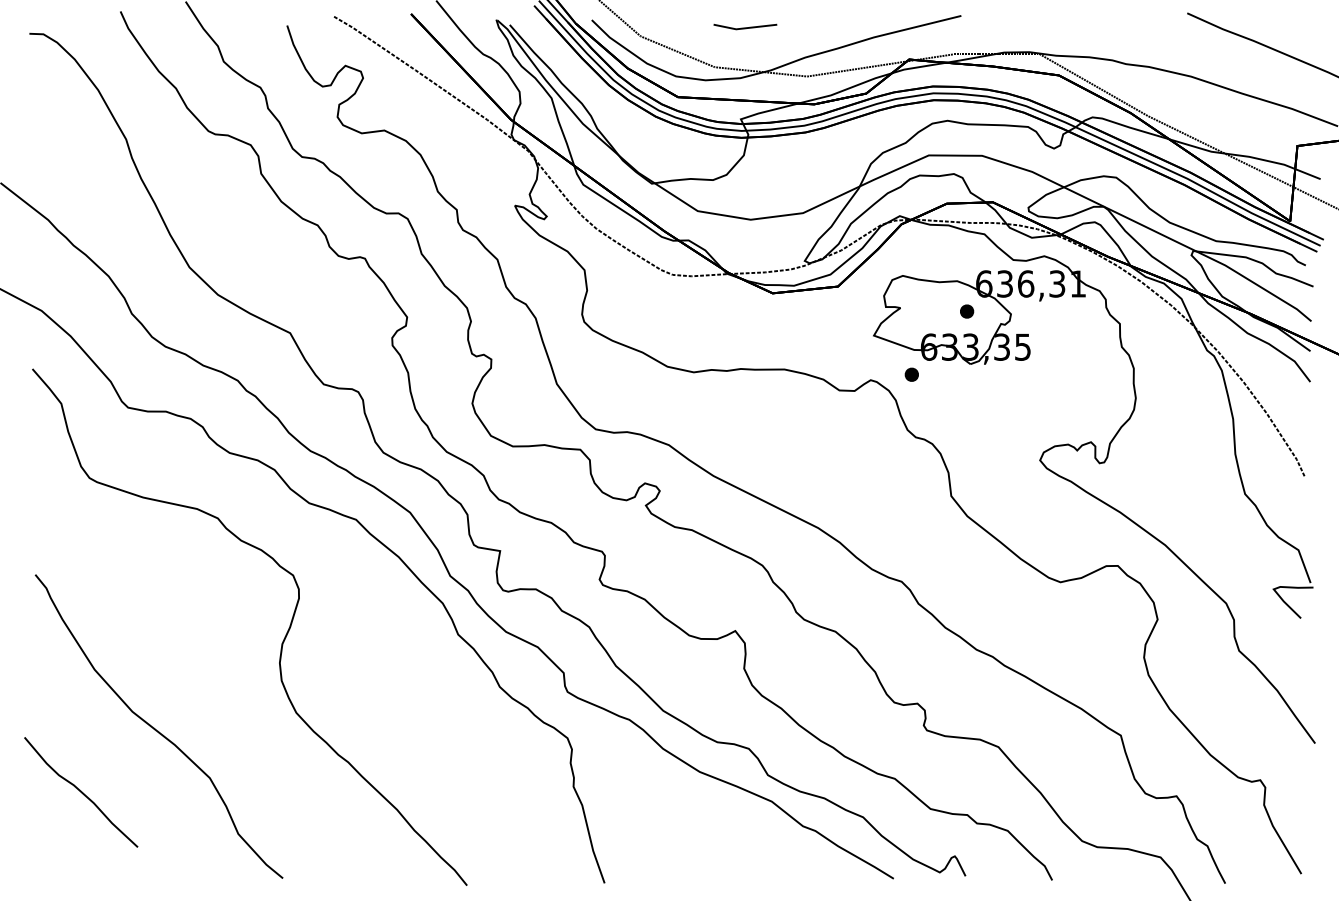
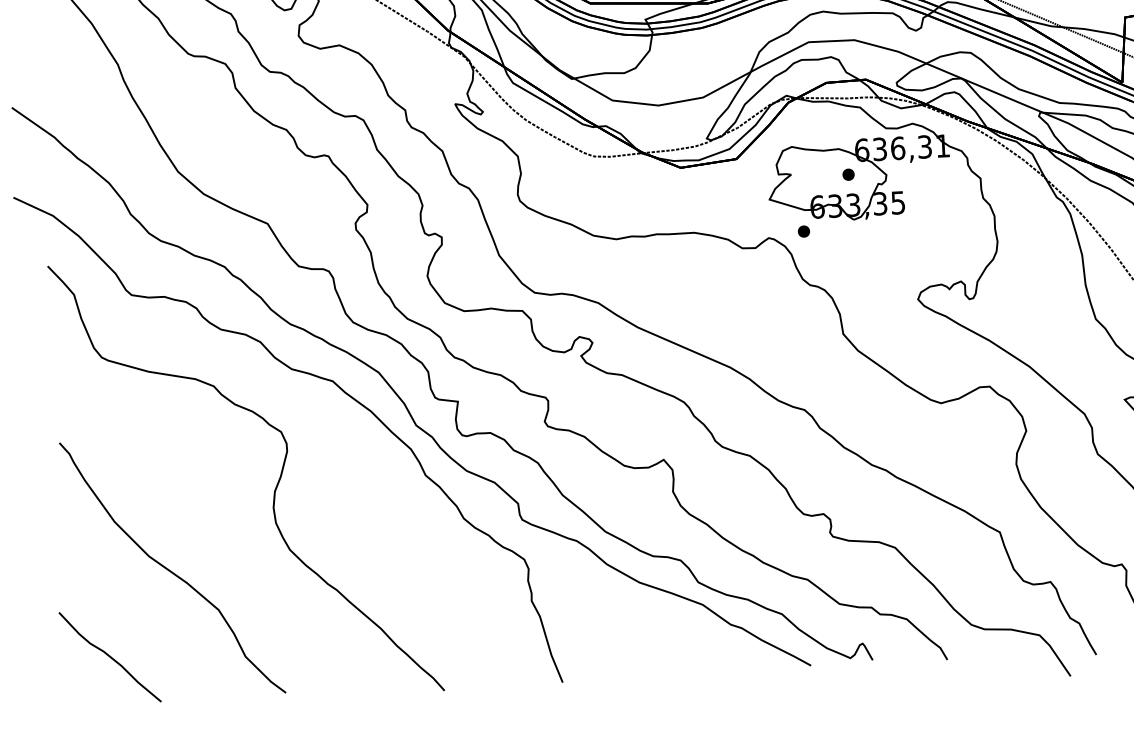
curve: (81, 792) -> (110, 657), moved

